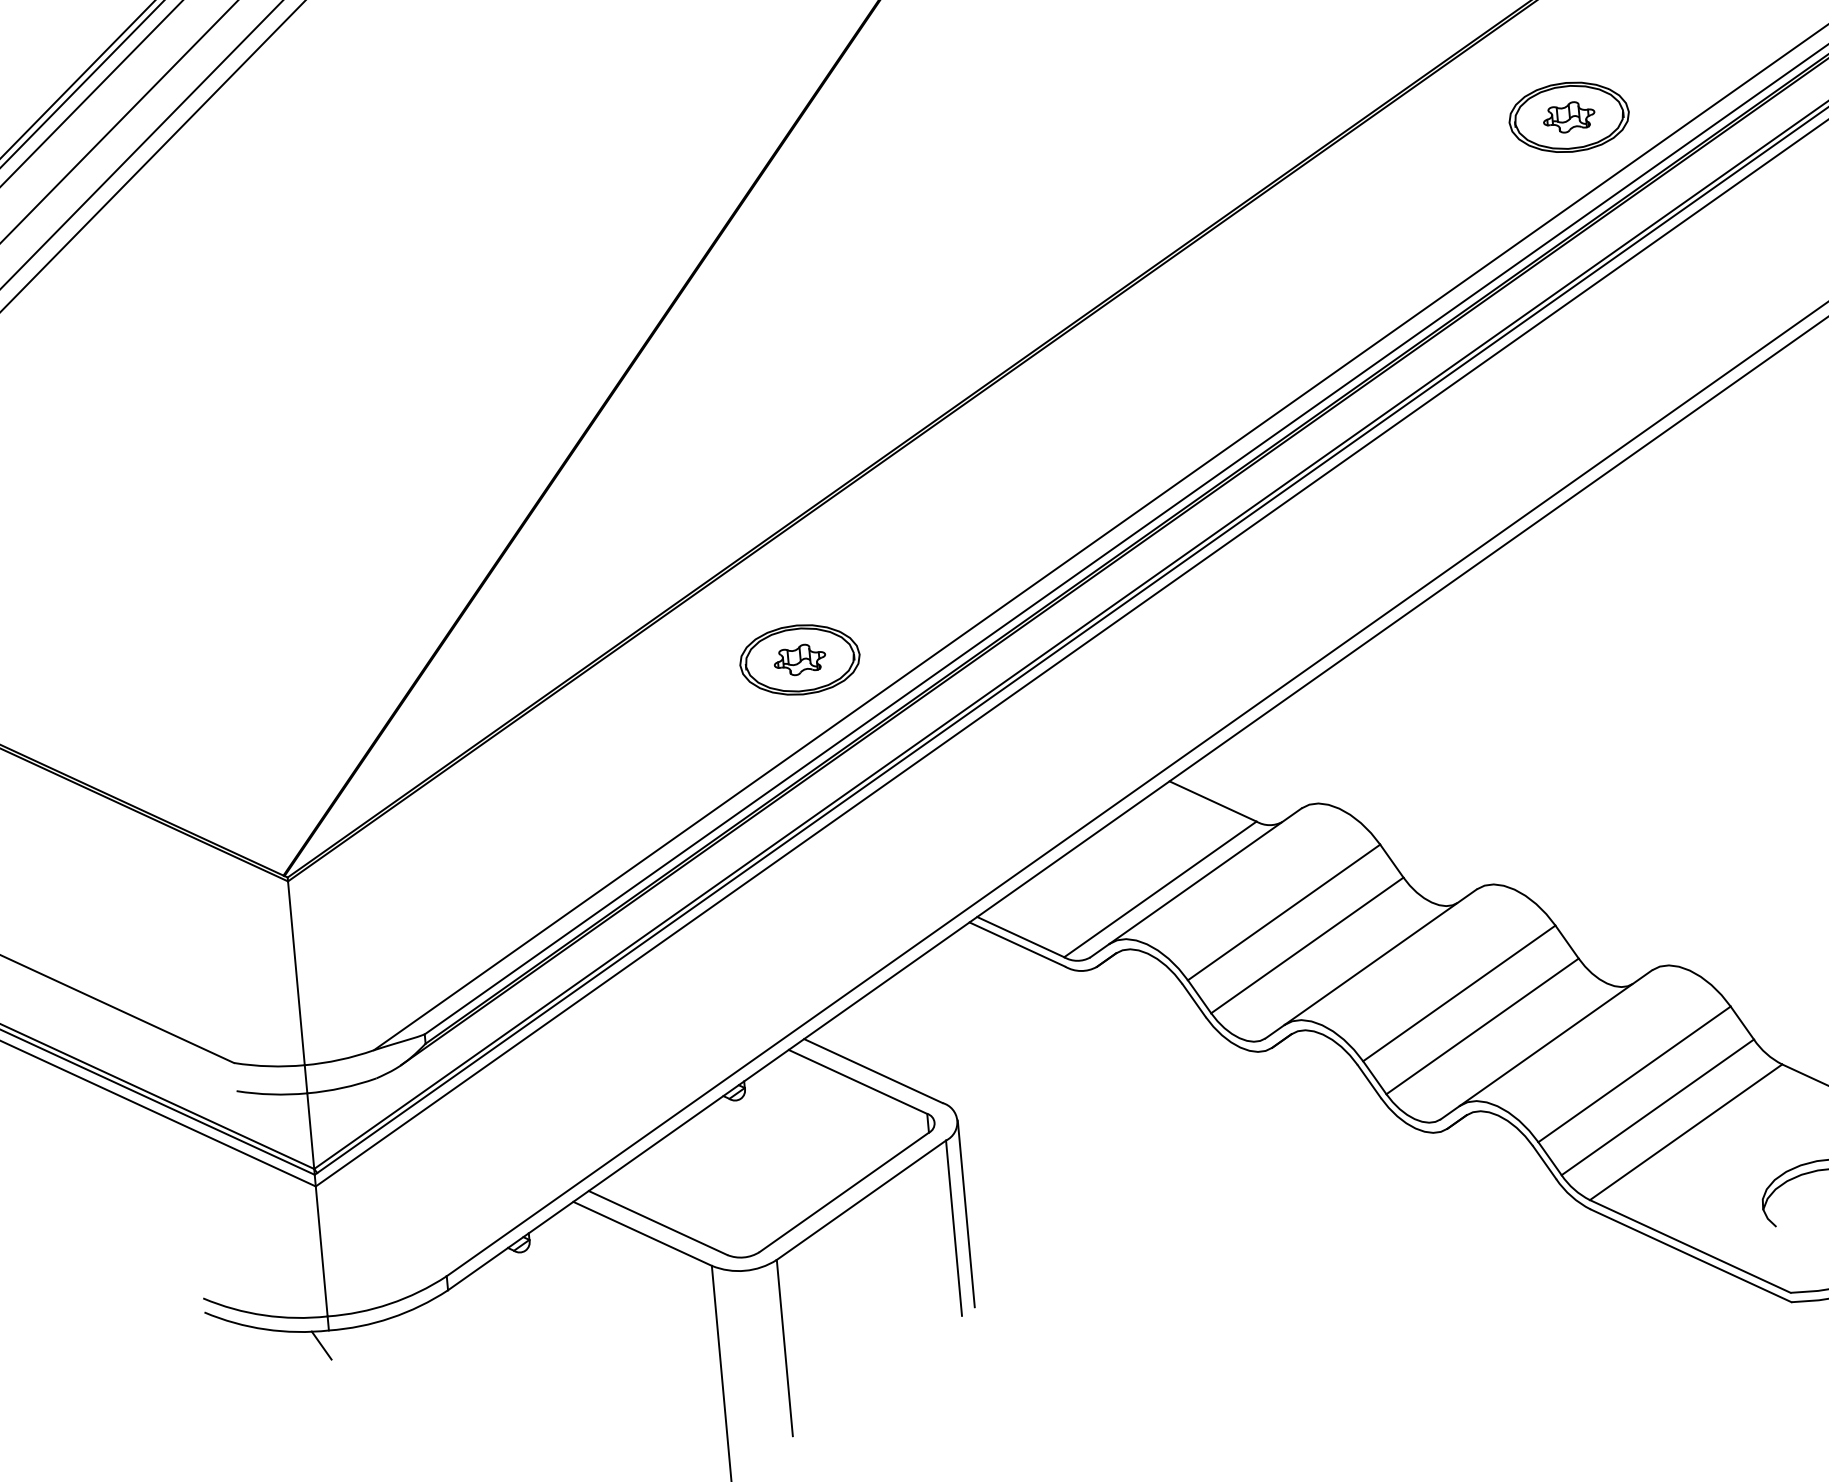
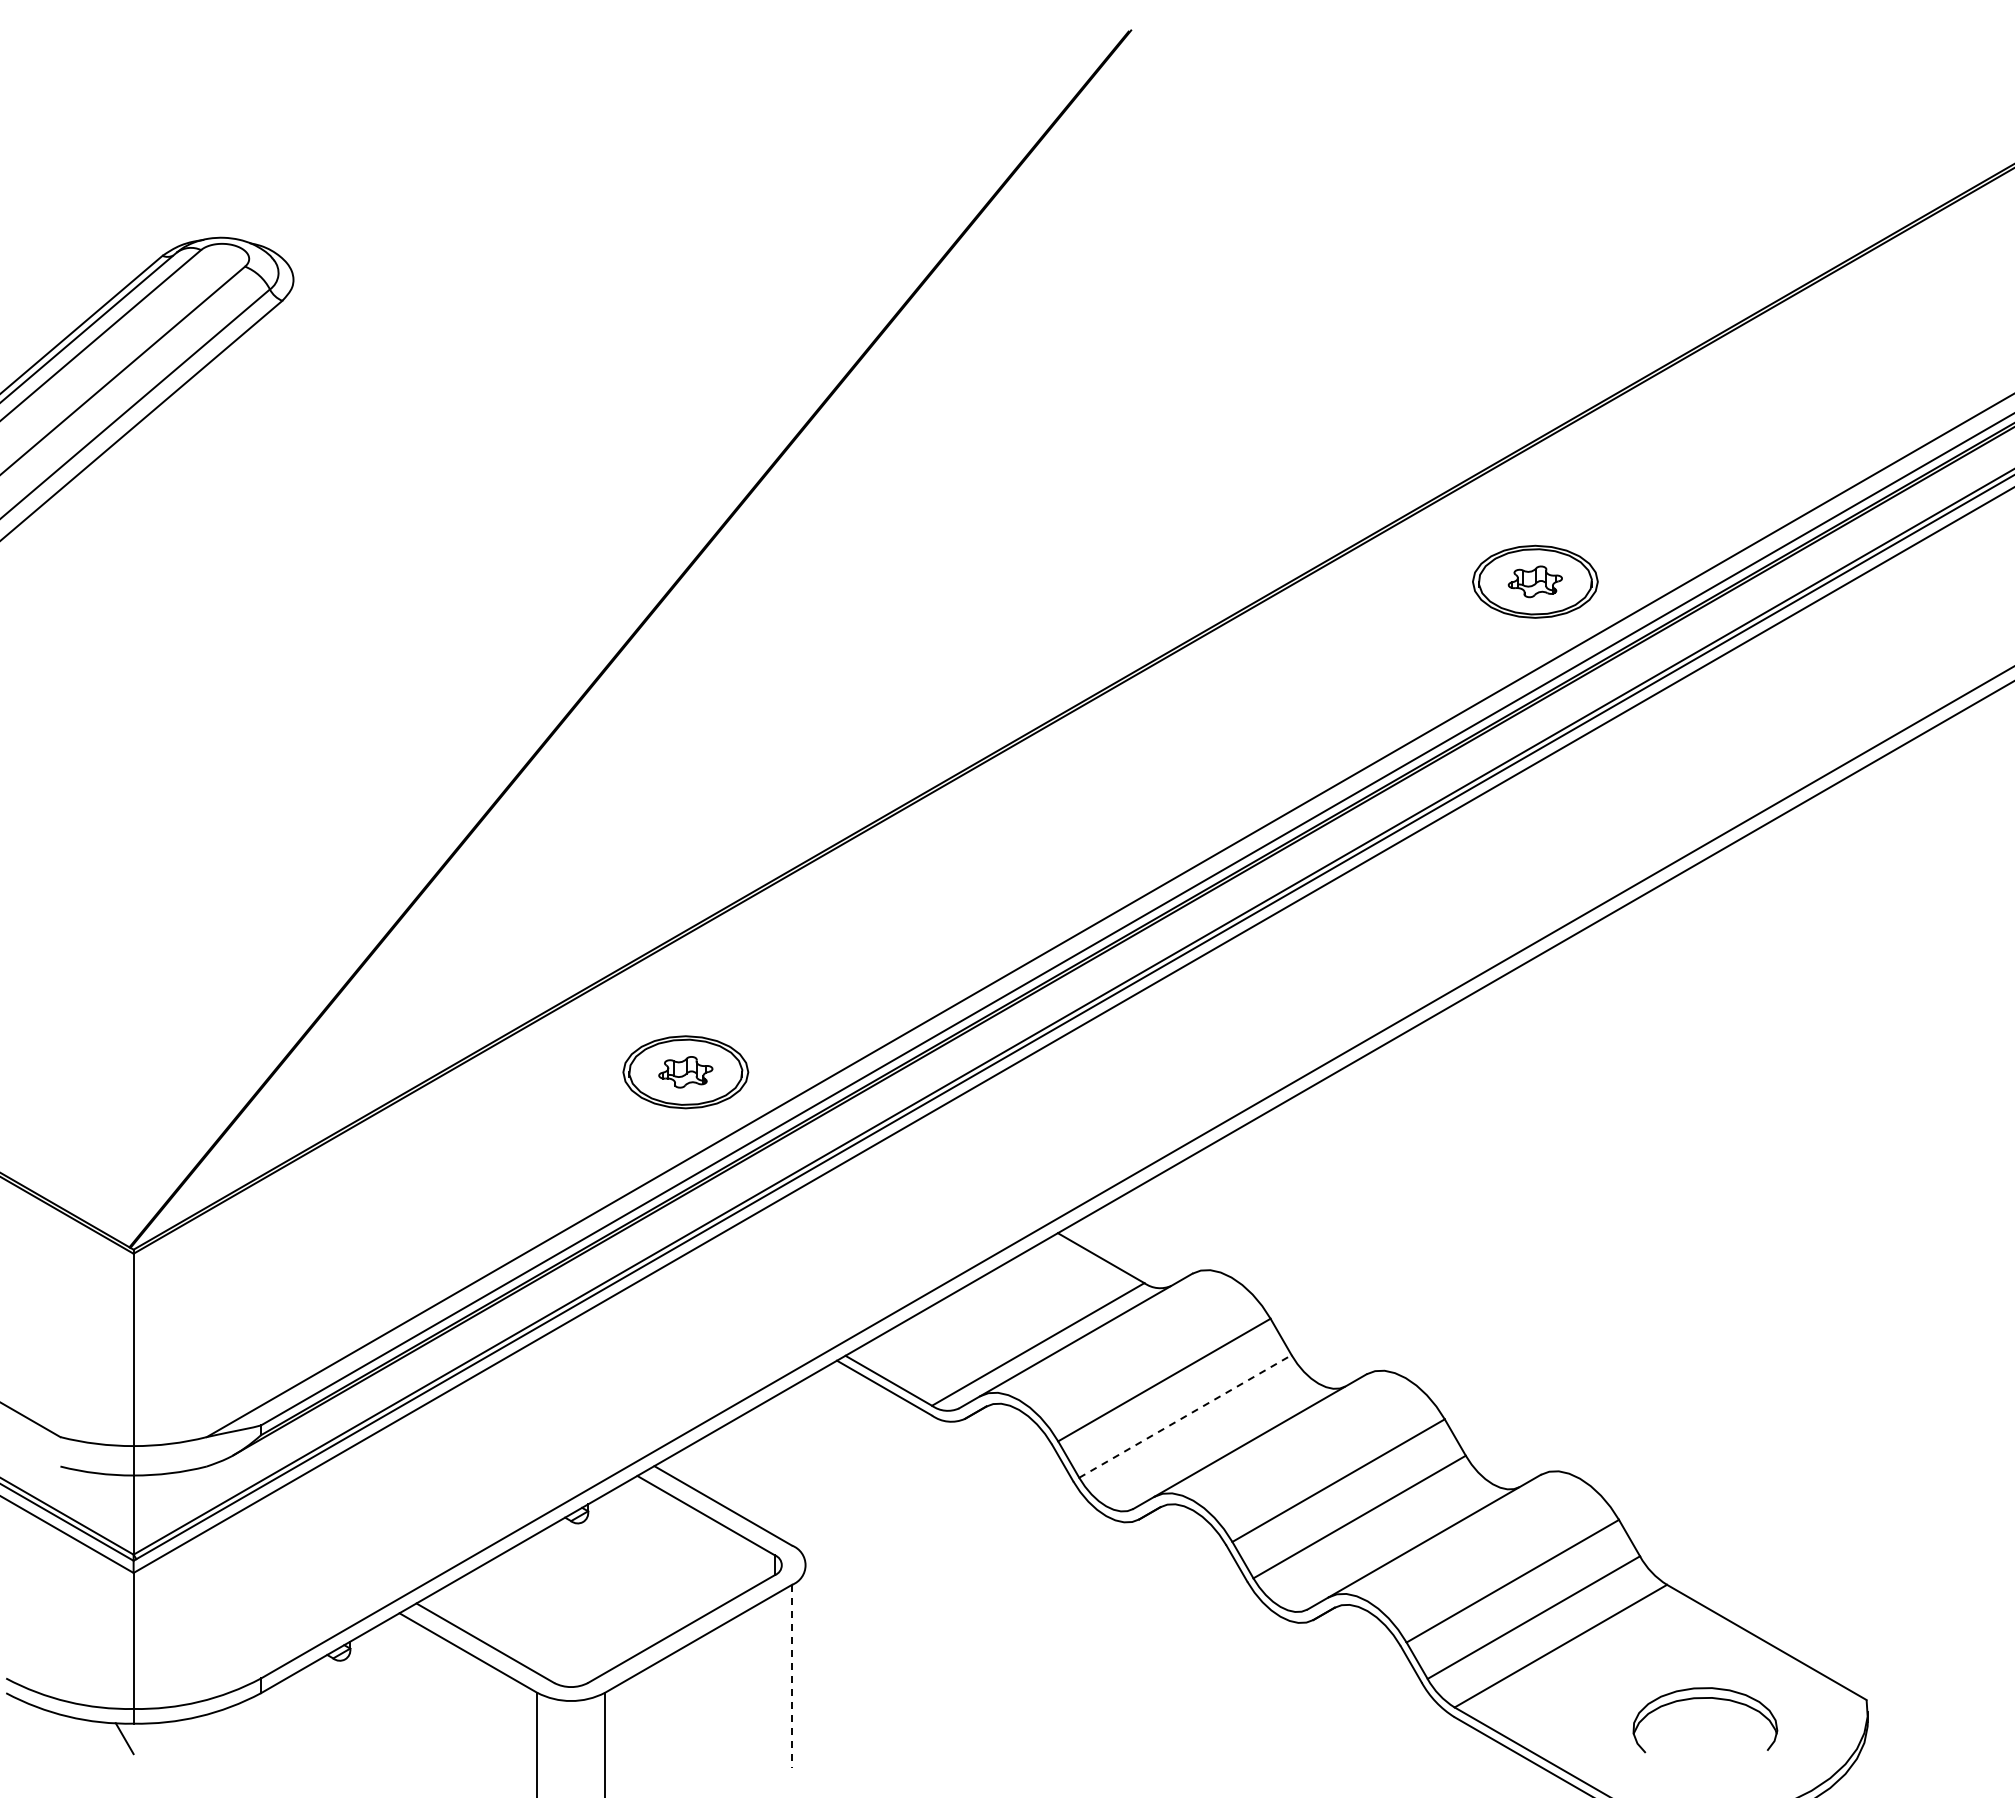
line: (1307, 945) -> (1185, 1416), solid -> dashed
line: (966, 1213) -> (806, 1662), removed
line: (954, 1228) -> (792, 1676), solid -> dashed

